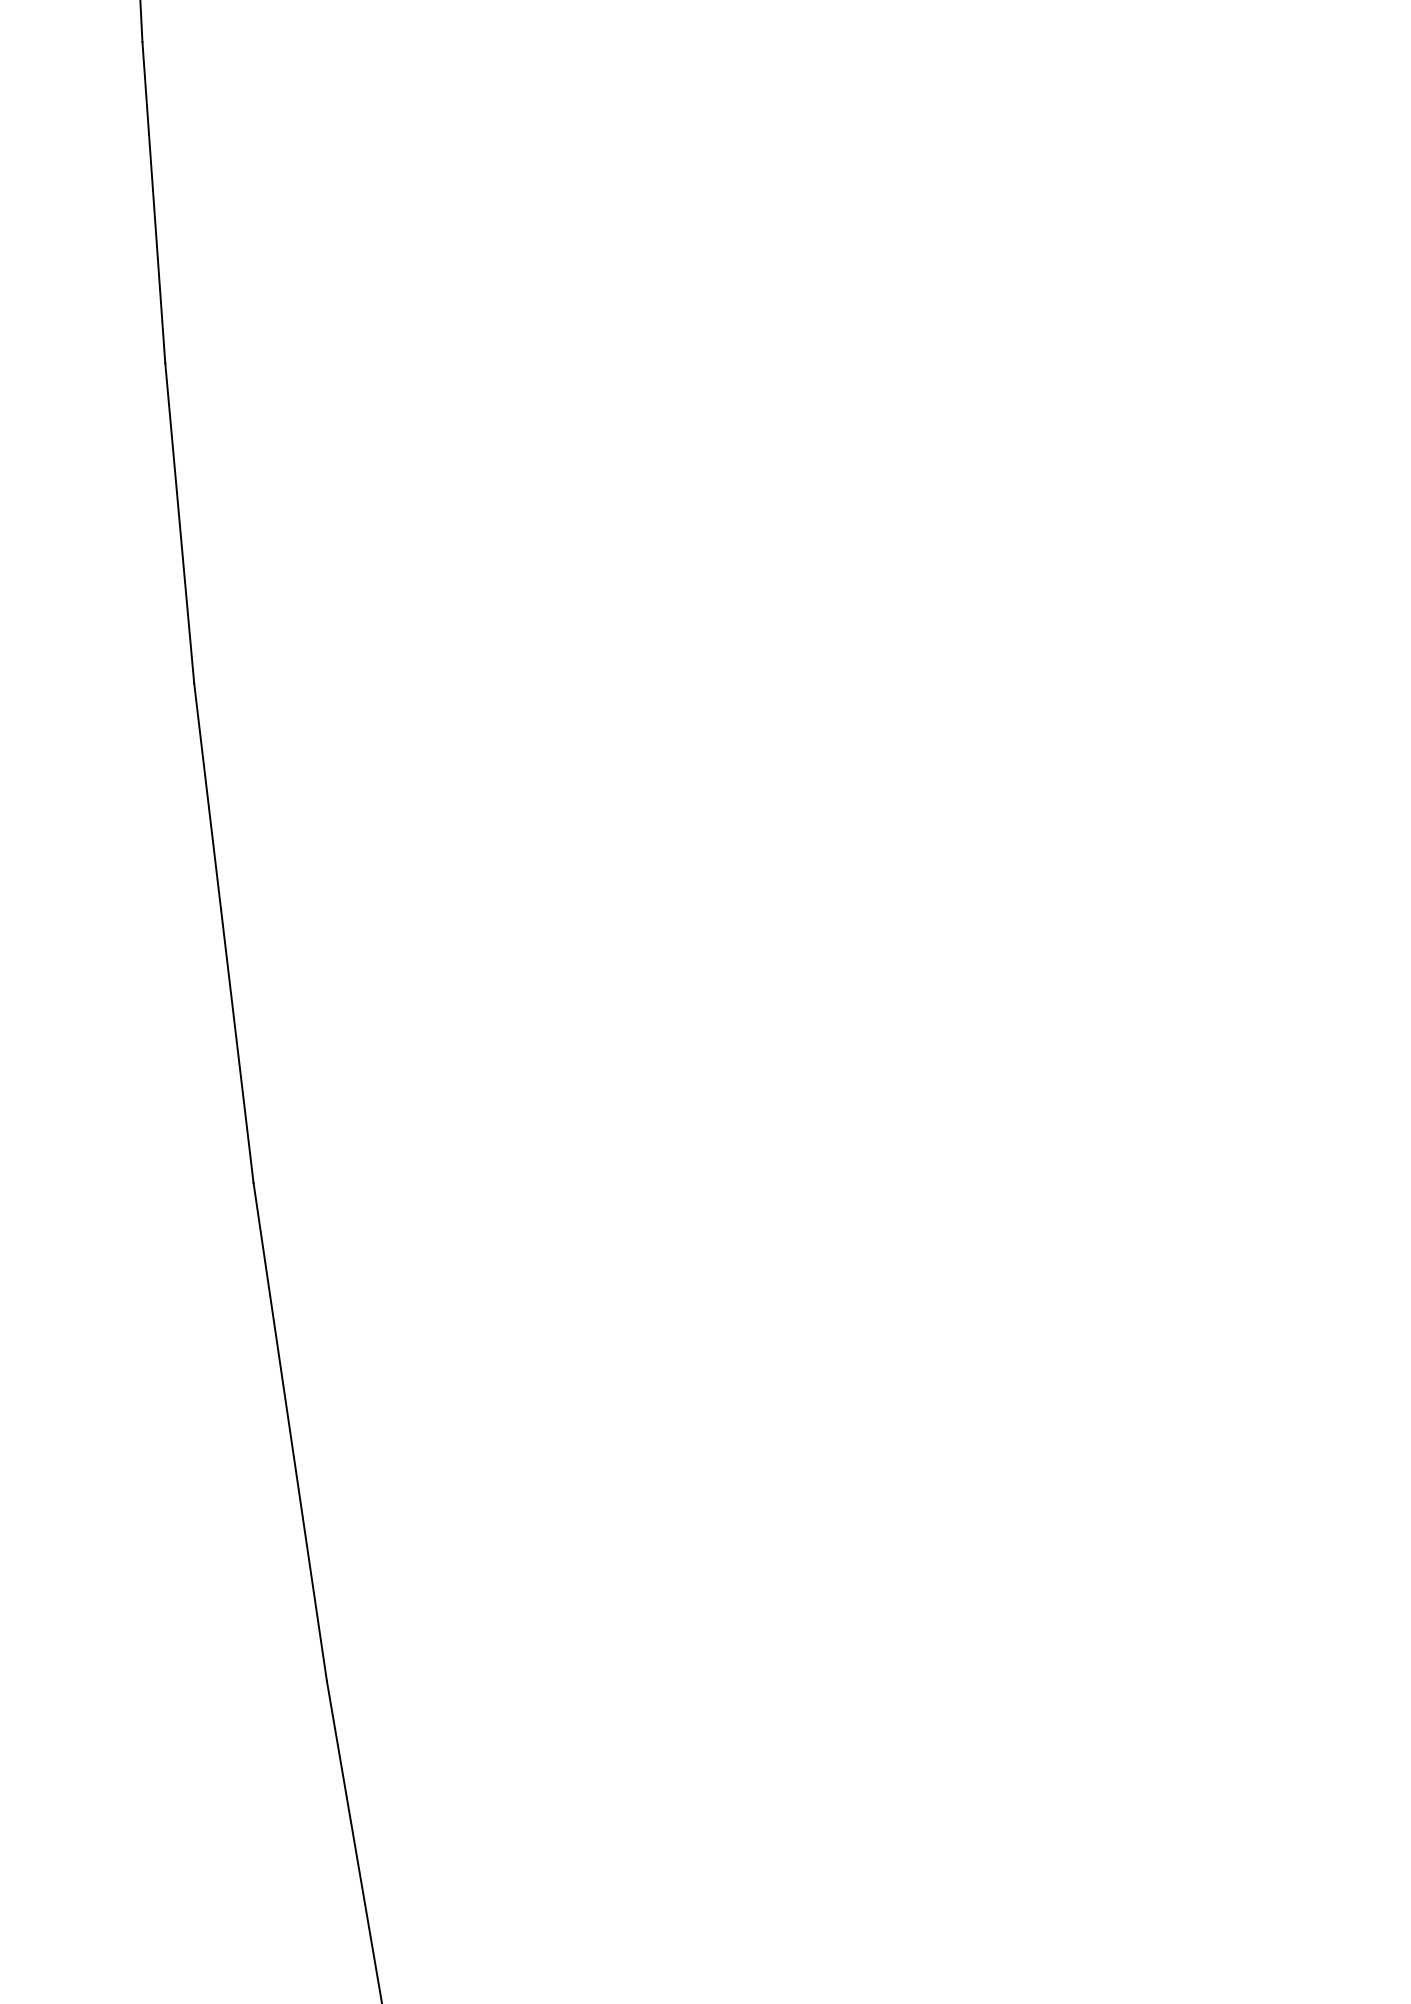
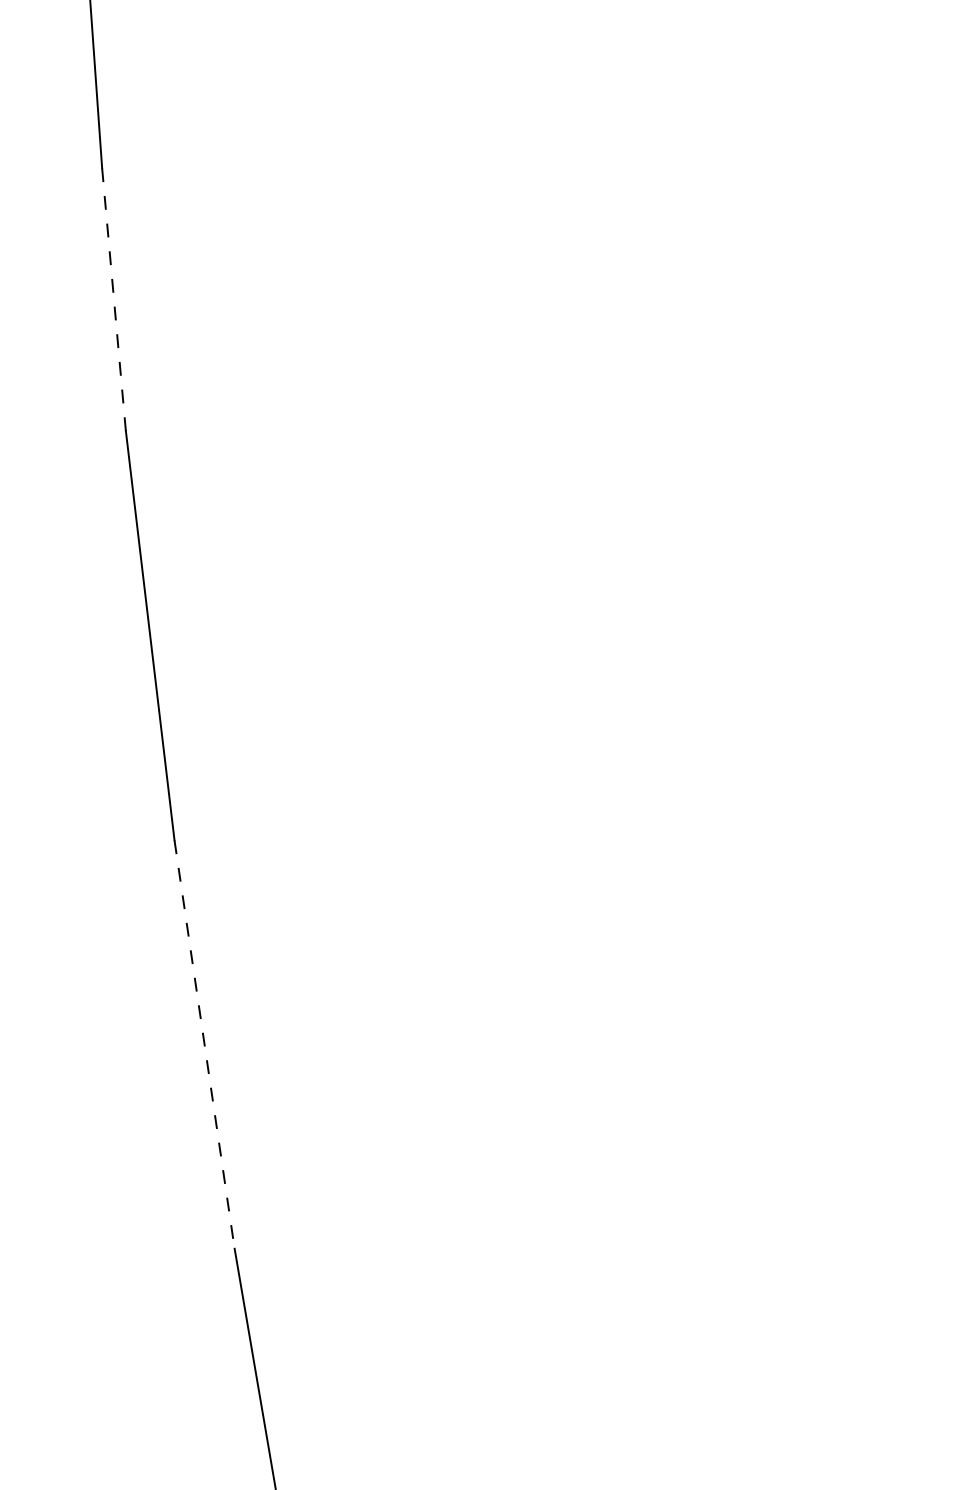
line: (179, 523) -> (113, 299), solid -> dashed
line: (290, 1431) -> (204, 1044), solid -> dashed

